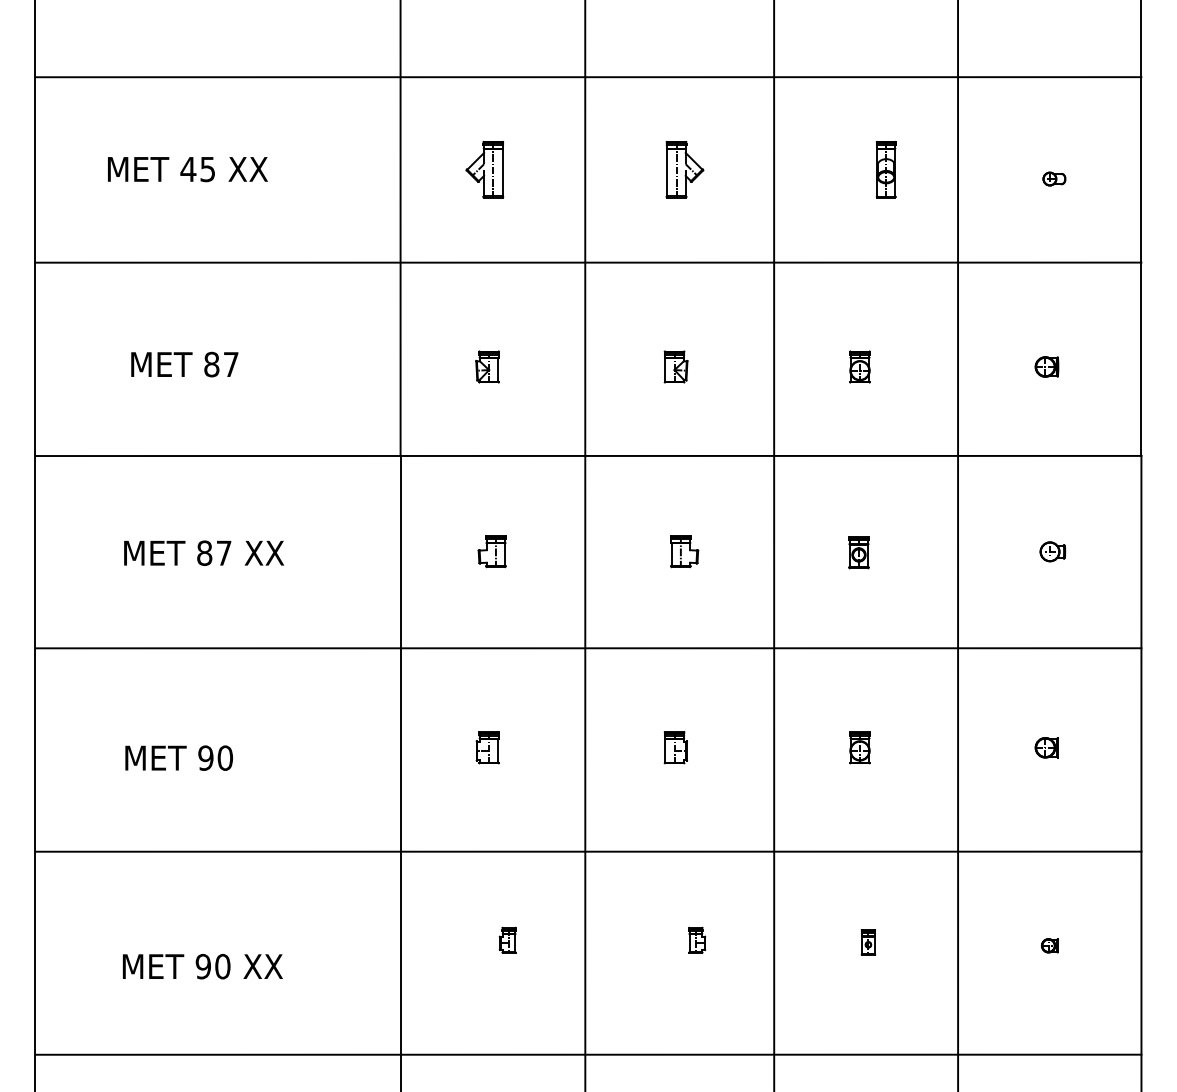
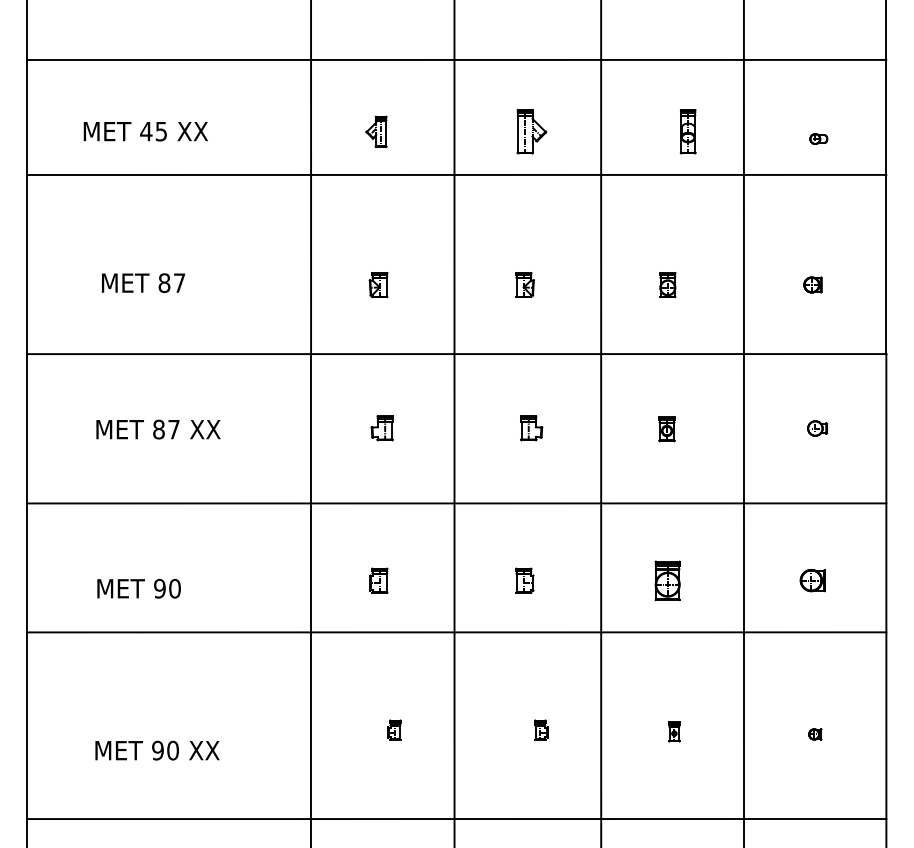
part: (484, 169) -> (376, 131), size x0.7
line: (587, 262) -> (456, 174), moved
part: (859, 747) -> (667, 580), size x1.6
part: (1046, 747) -> (812, 580), size x1.4
line: (589, 851) -> (457, 632), moved

